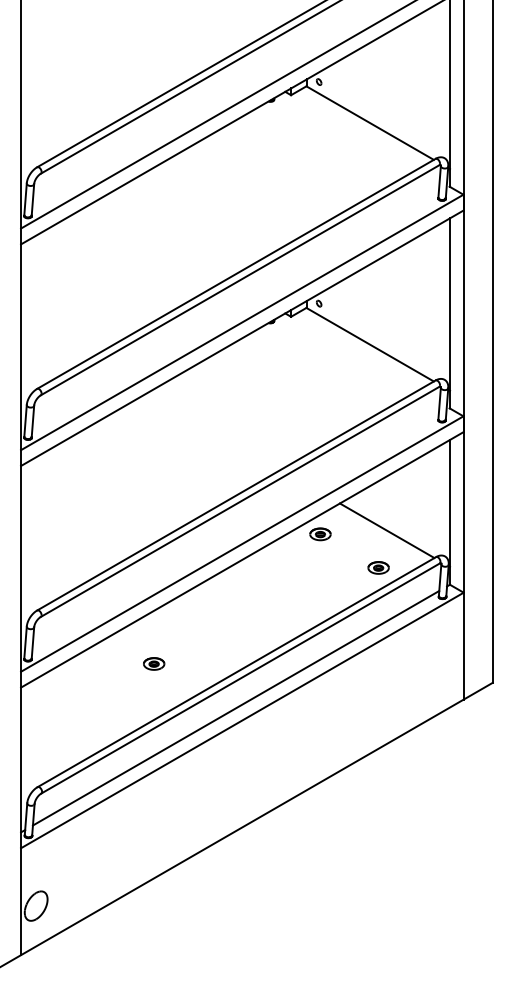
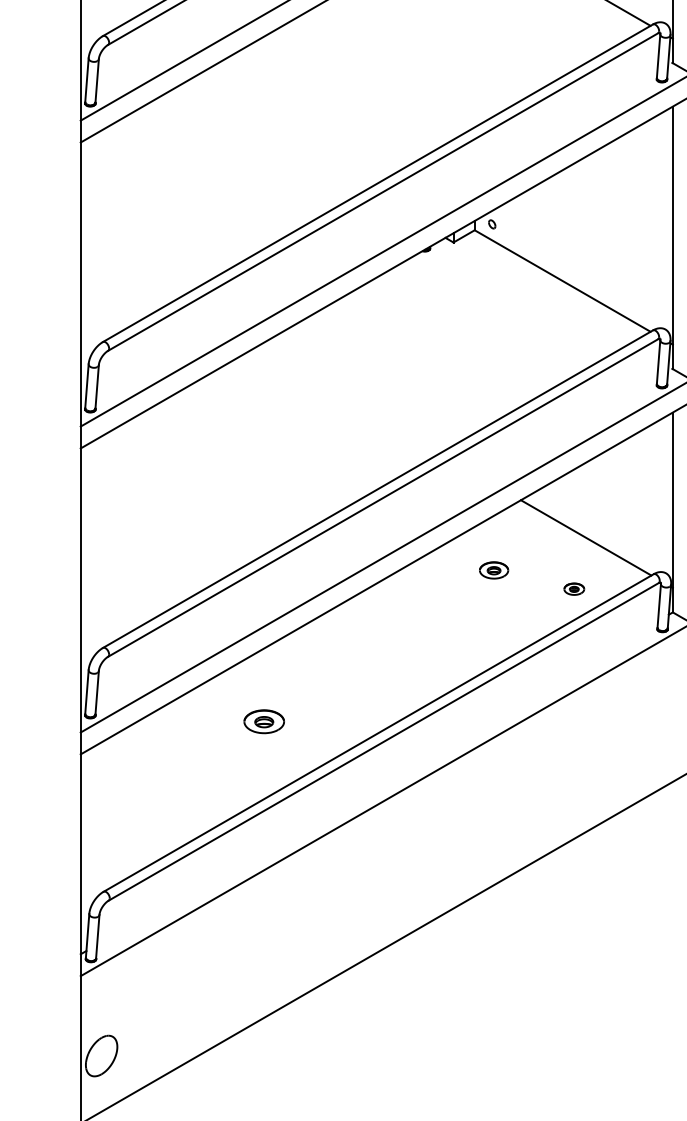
part: (320, 534) -> (494, 570), moved
part: (378, 567) -> (574, 588), size x0.7
part: (154, 663) -> (264, 721), size x1.4
line: (235, 707) -> (376, 781), removed

